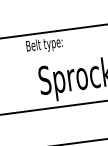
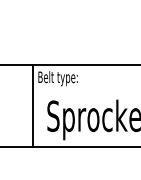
line: (25, 72) -> (33, 105), added

